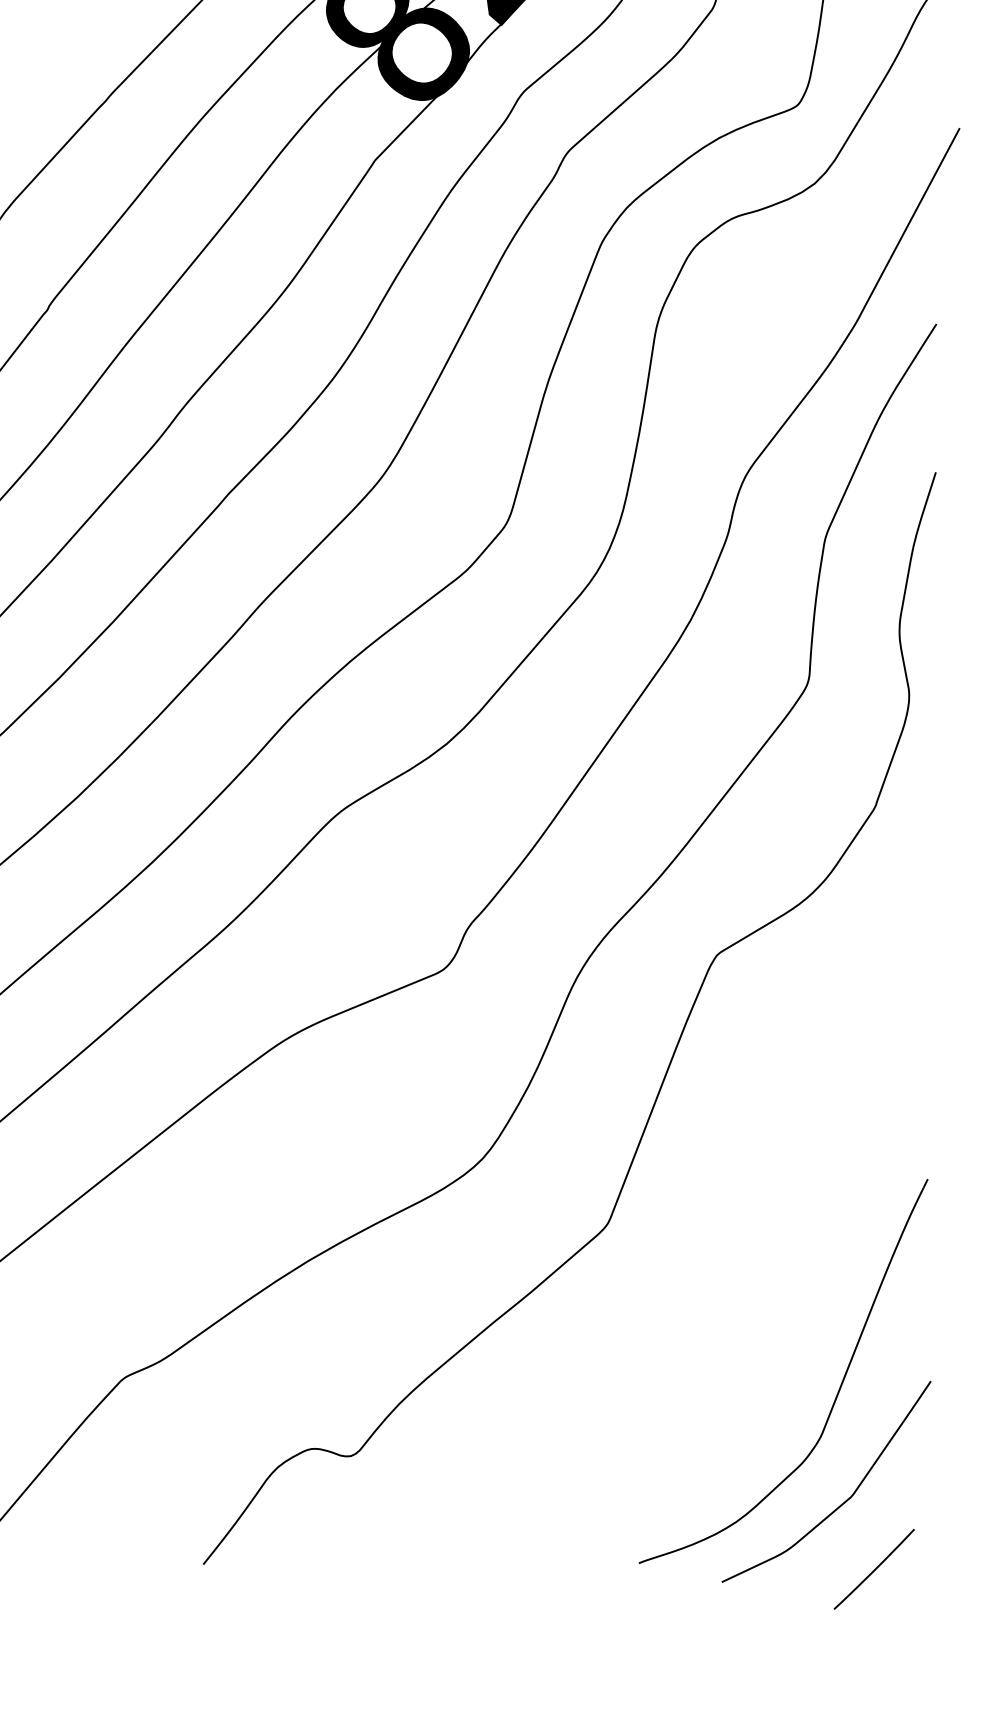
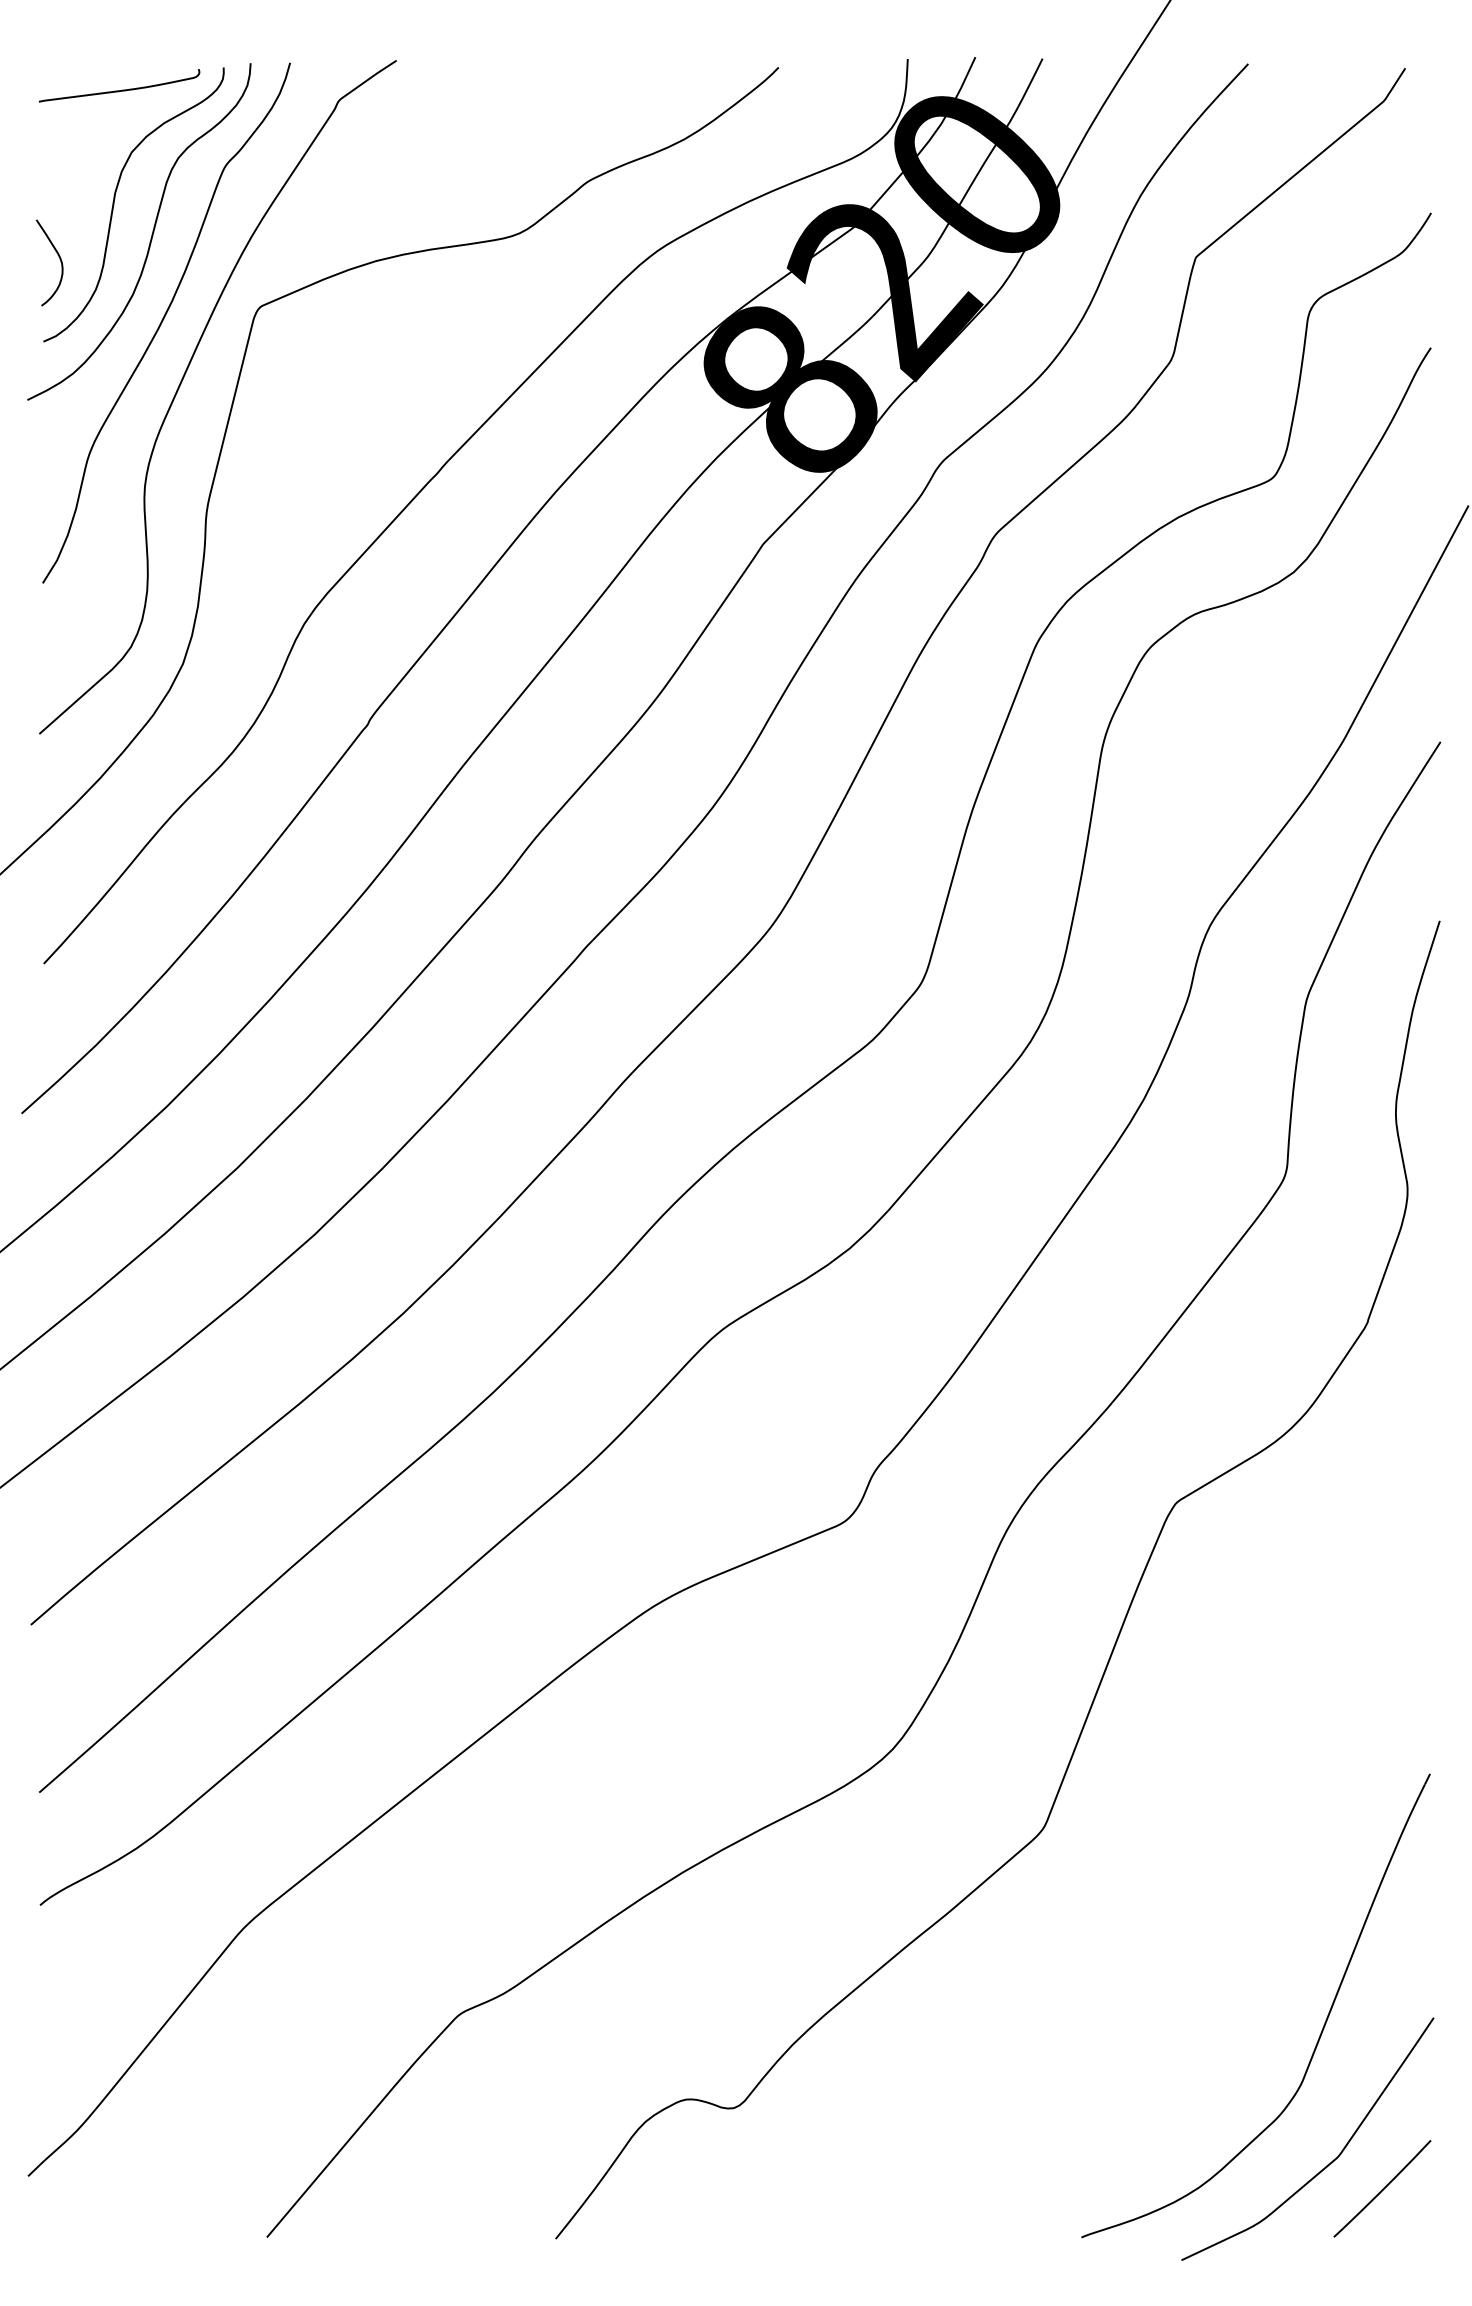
line: (874, 1569) -> (1382, 2188), moved

